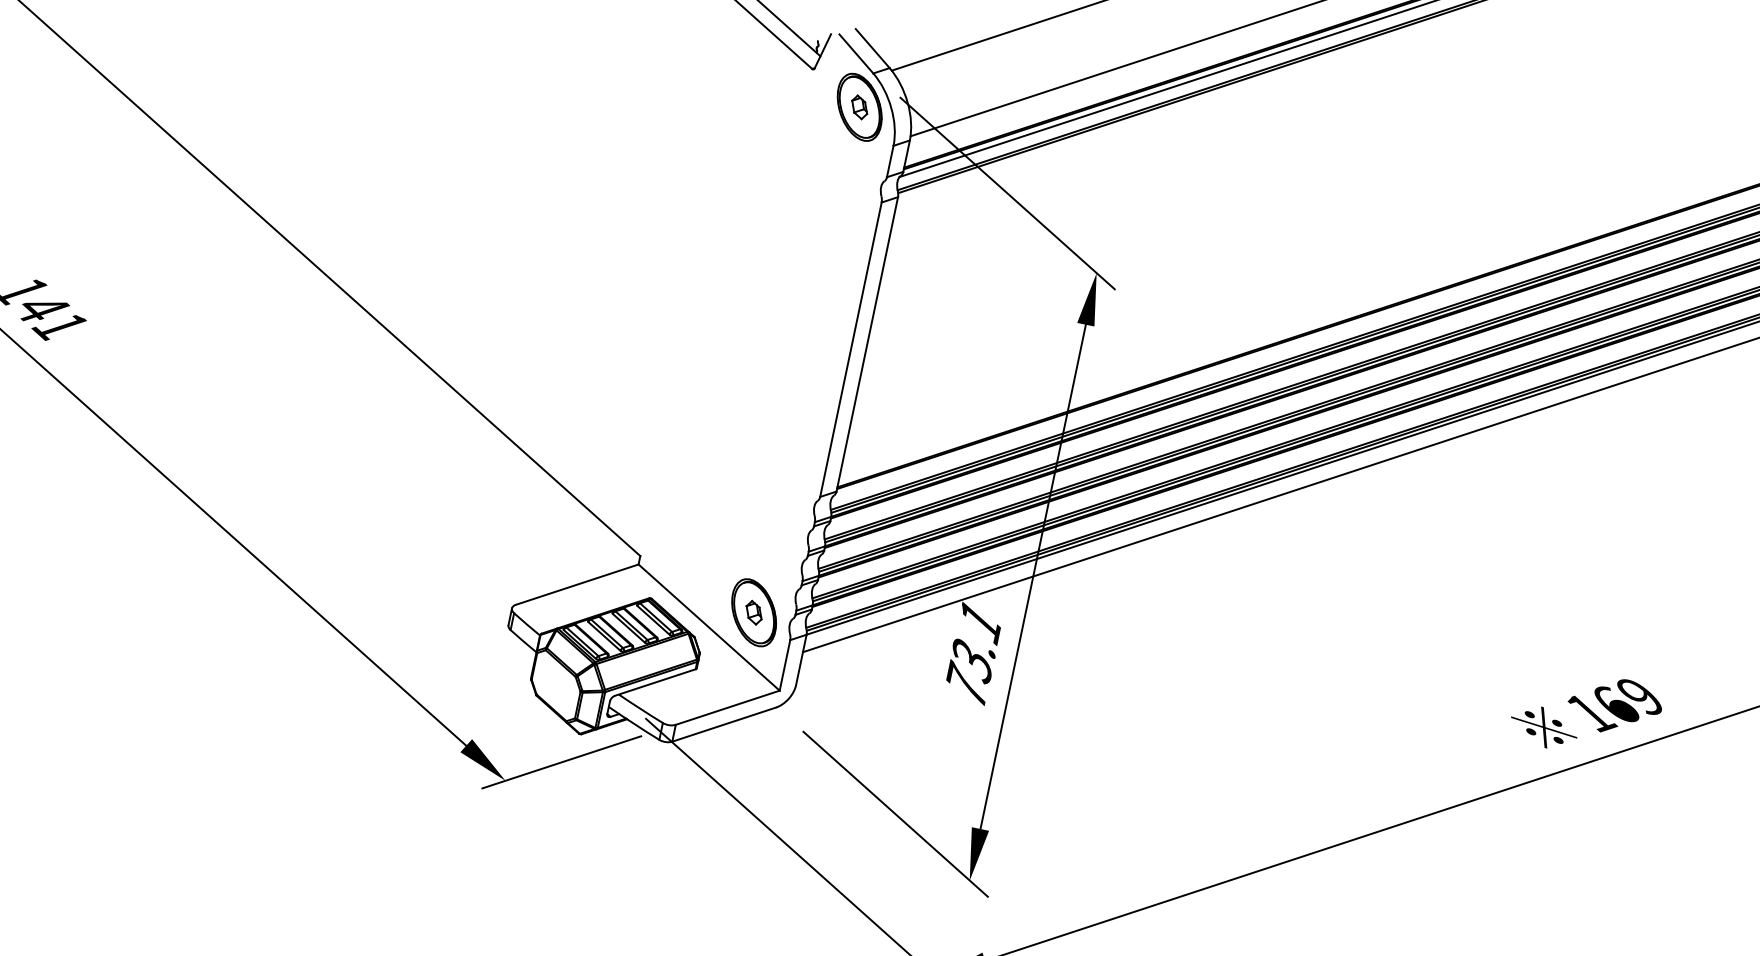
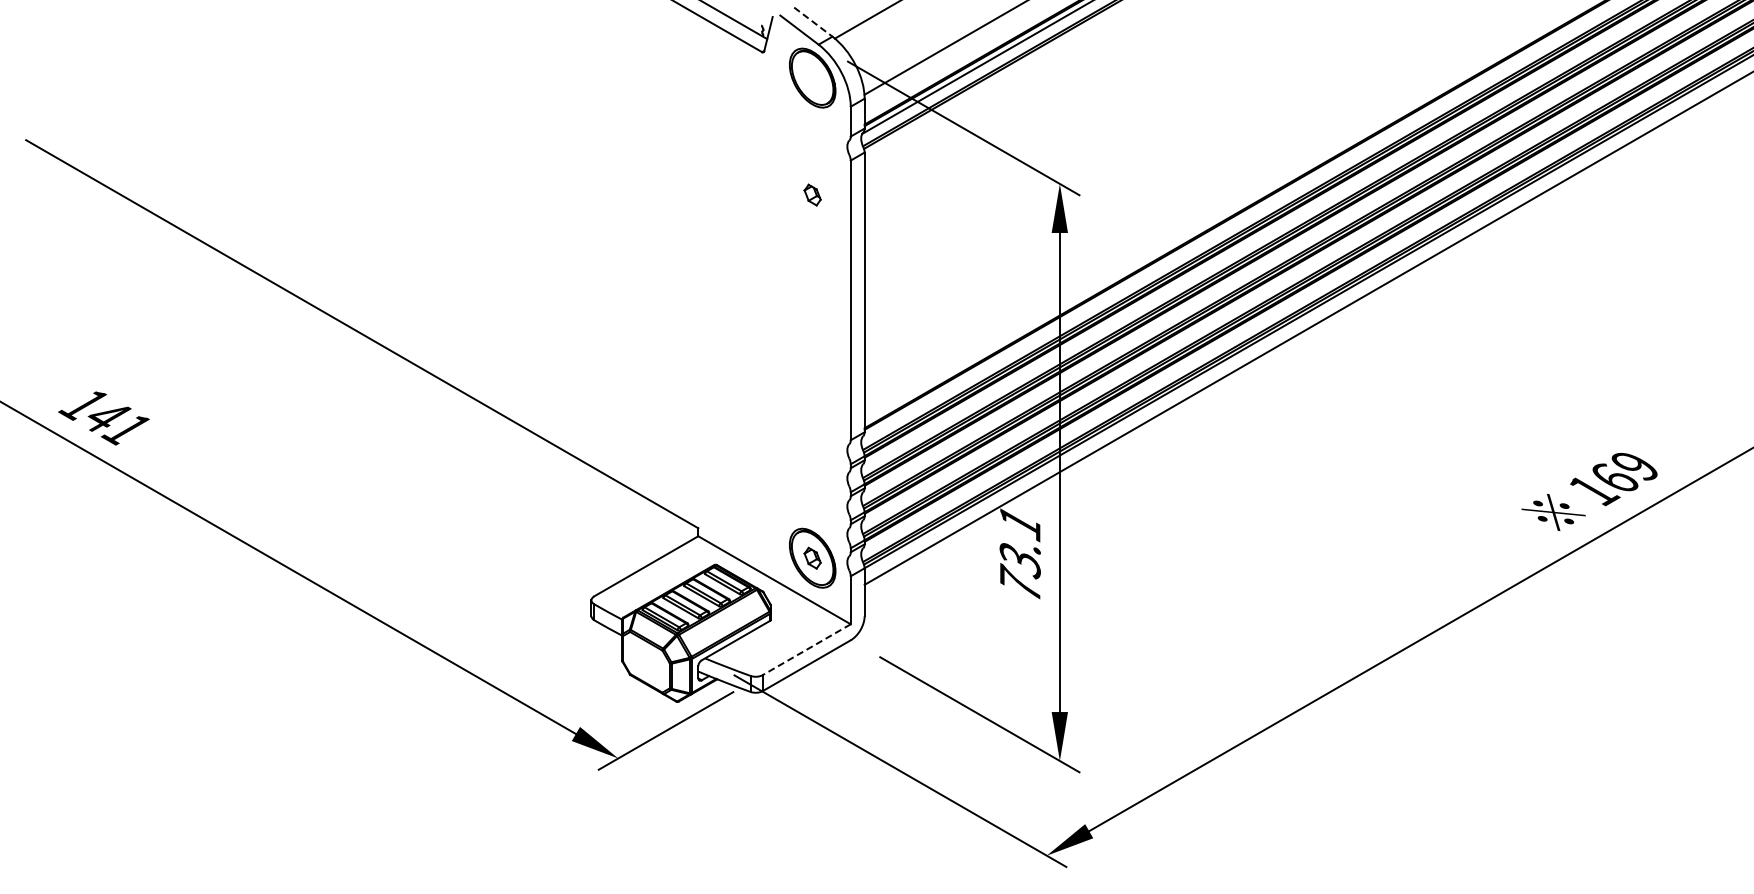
line: (872, 48) -> (813, 22), solid -> dashed
part: (859, 106) -> (812, 194), moved
line: (727, 707) -> (806, 649), solid -> dashed

